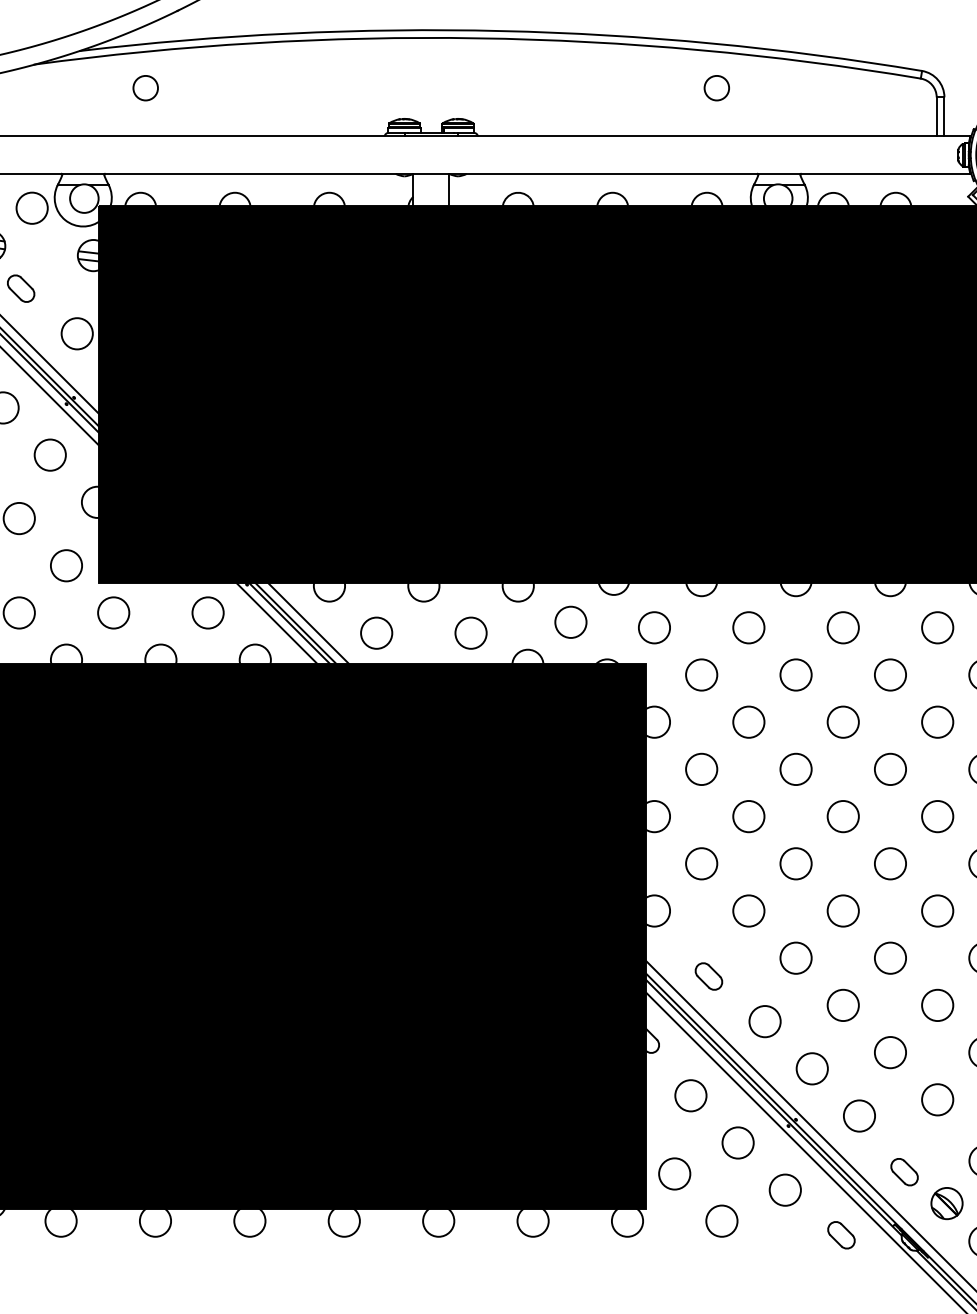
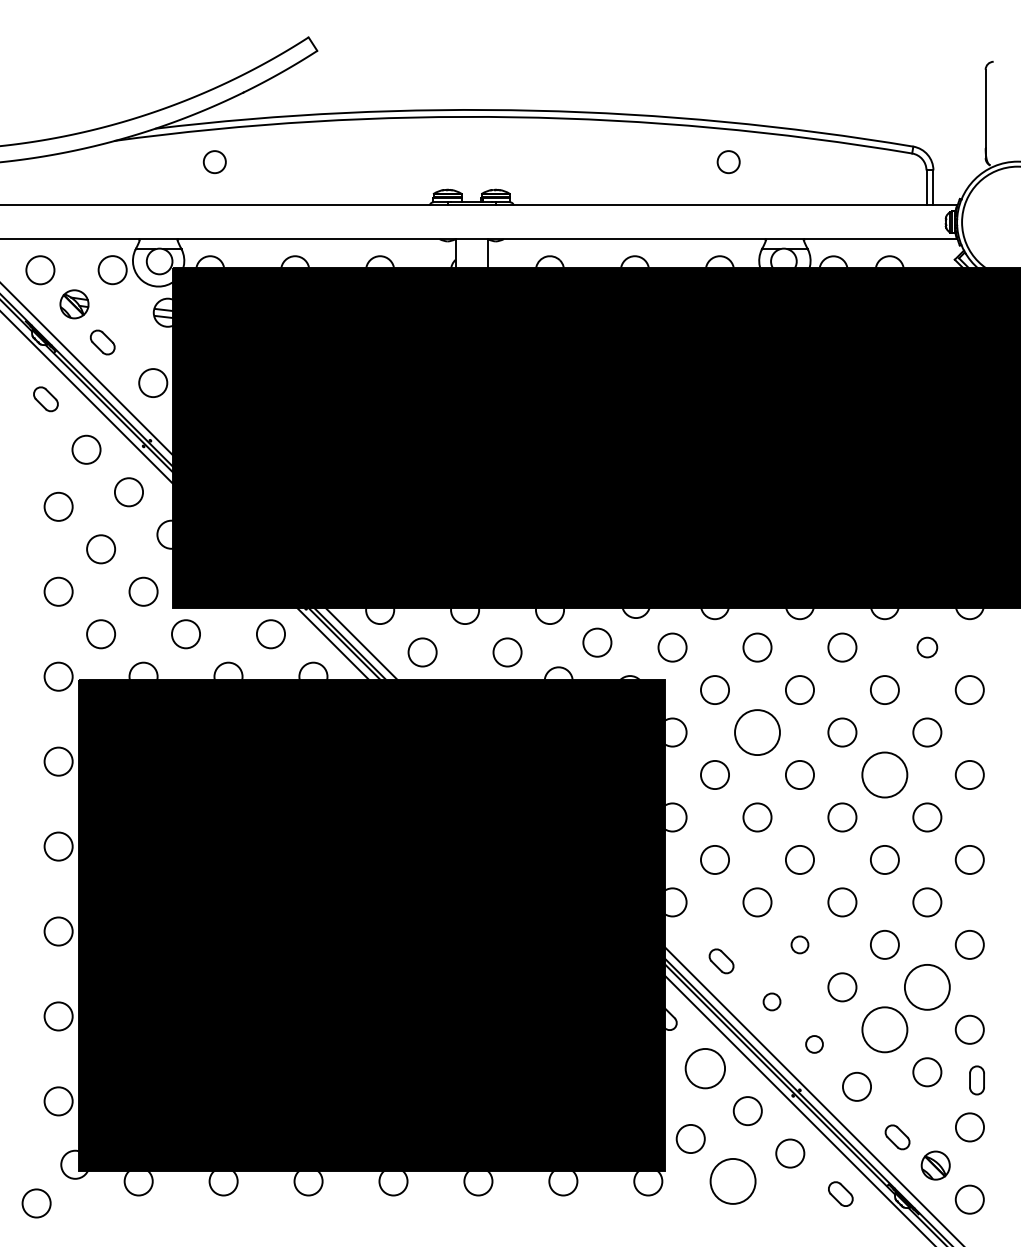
circle: (937, 627) -> (927, 647), size x0.7
circle: (748, 722) -> (757, 732), size x1.6
circle: (890, 768) -> (884, 774), size x1.6
circle: (795, 957) -> (799, 944), size x0.6
circle: (937, 1005) -> (927, 987), size x1.6
circle: (764, 1021) -> (771, 1001), size x0.6
circle: (890, 1052) -> (884, 1029), size x1.6
circle: (812, 1068) -> (814, 1044), size x0.6
circle: (691, 1095) -> (705, 1068), size x1.4
circle: (722, 1221) -> (733, 1181), size x1.6

